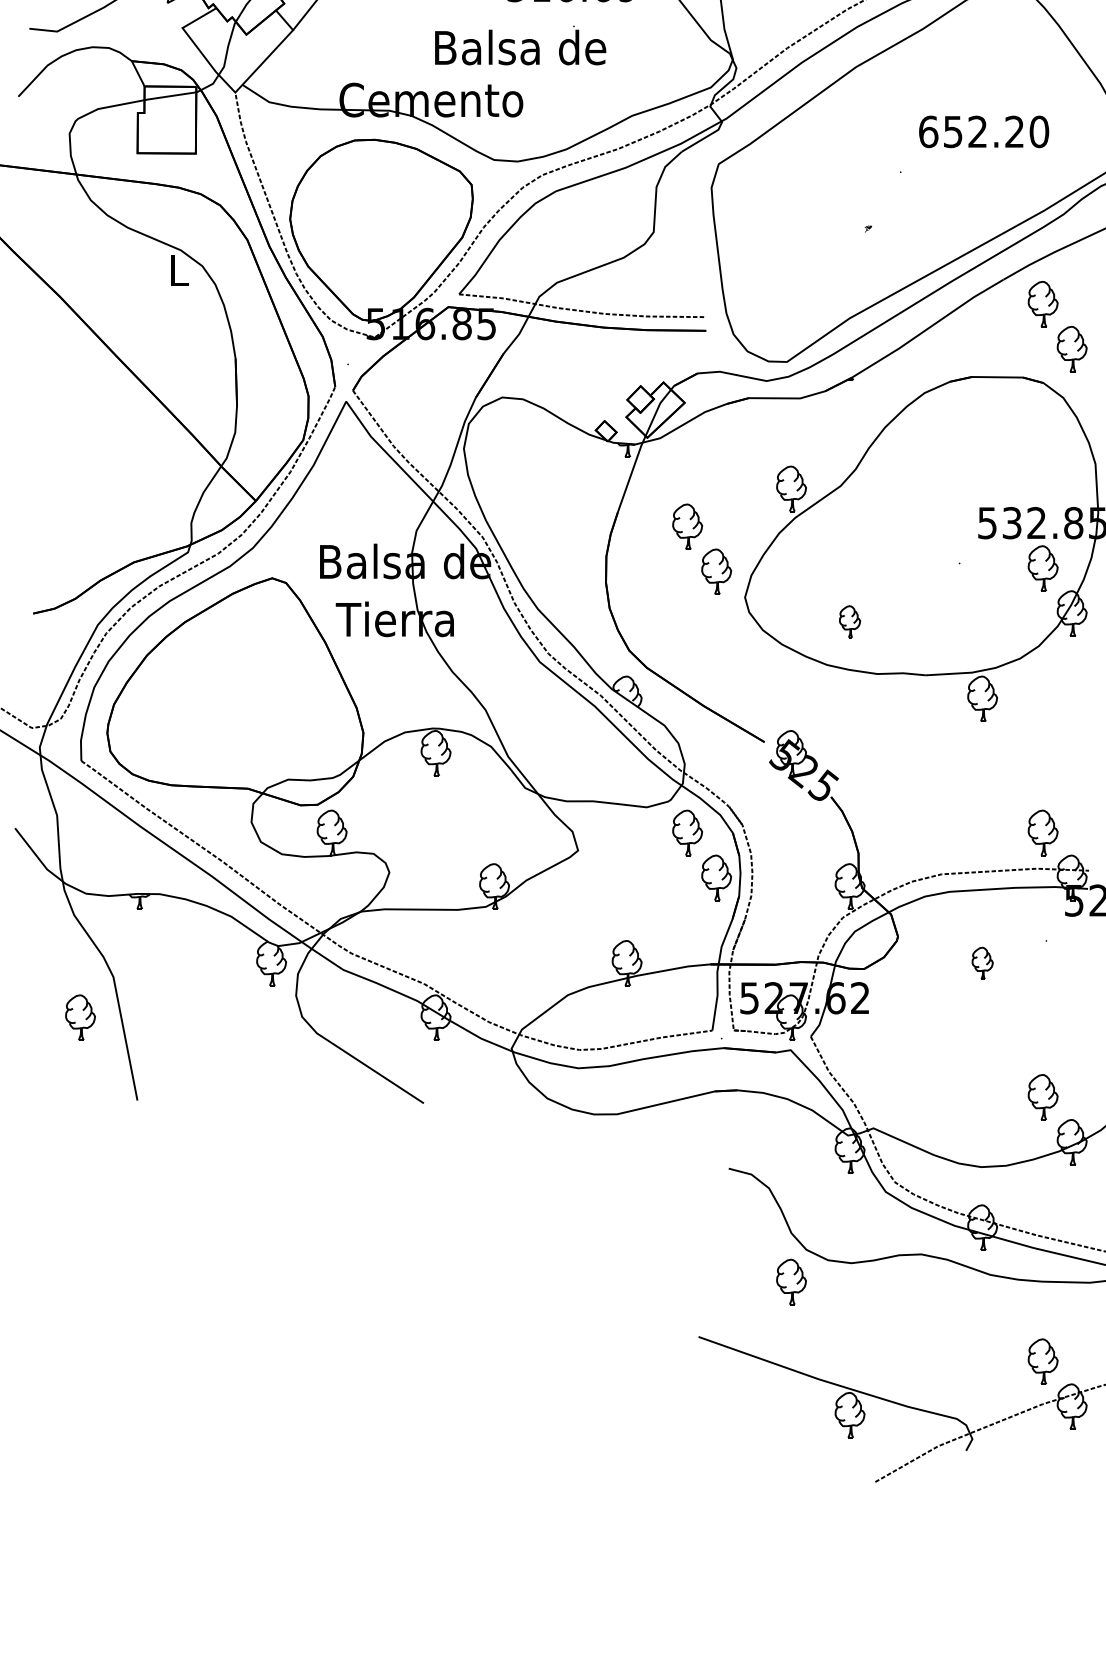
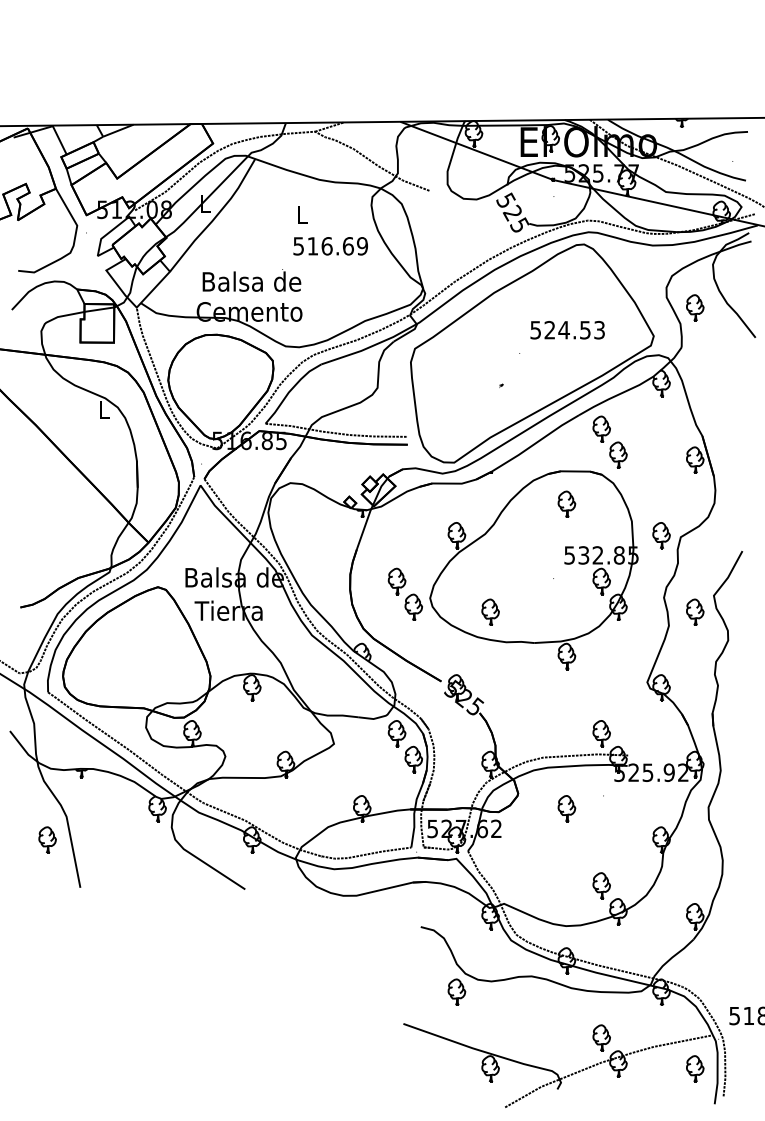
text: (519, 45) -> (251, 280), moved
text: (983, 130) -> (567, 329), 652.20 -> 524.53
part: (981, 432) -> (566, 503), added
part: (700, 547) -> (404, 593), moved
part: (849, 620) -> (490, 611), size x1.43
part: (981, 962) -> (566, 808), size x1.43

